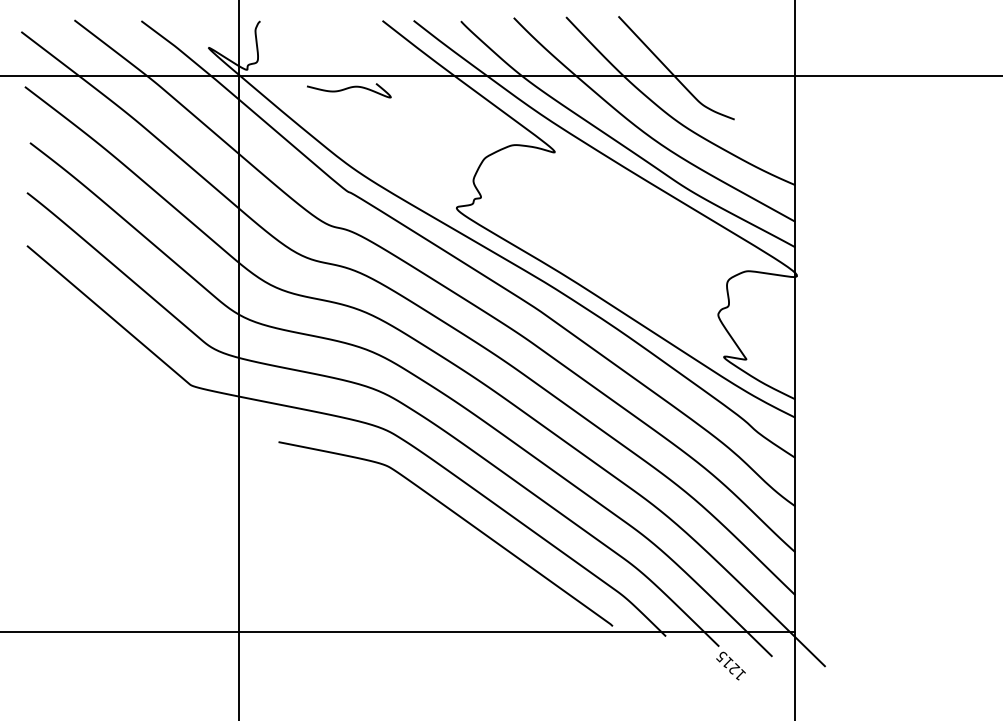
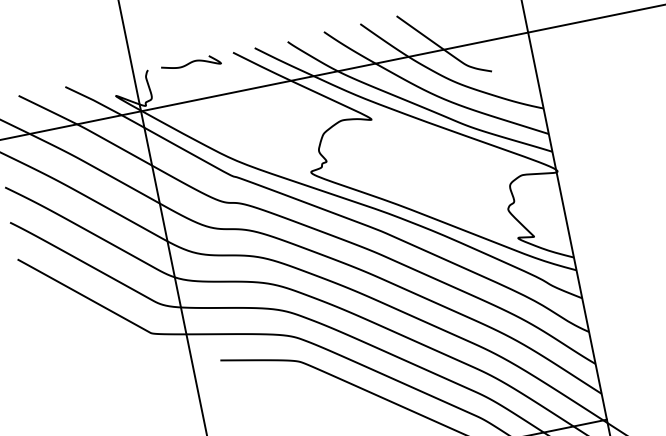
curve: (349, 88) -> (190, 63), moved

